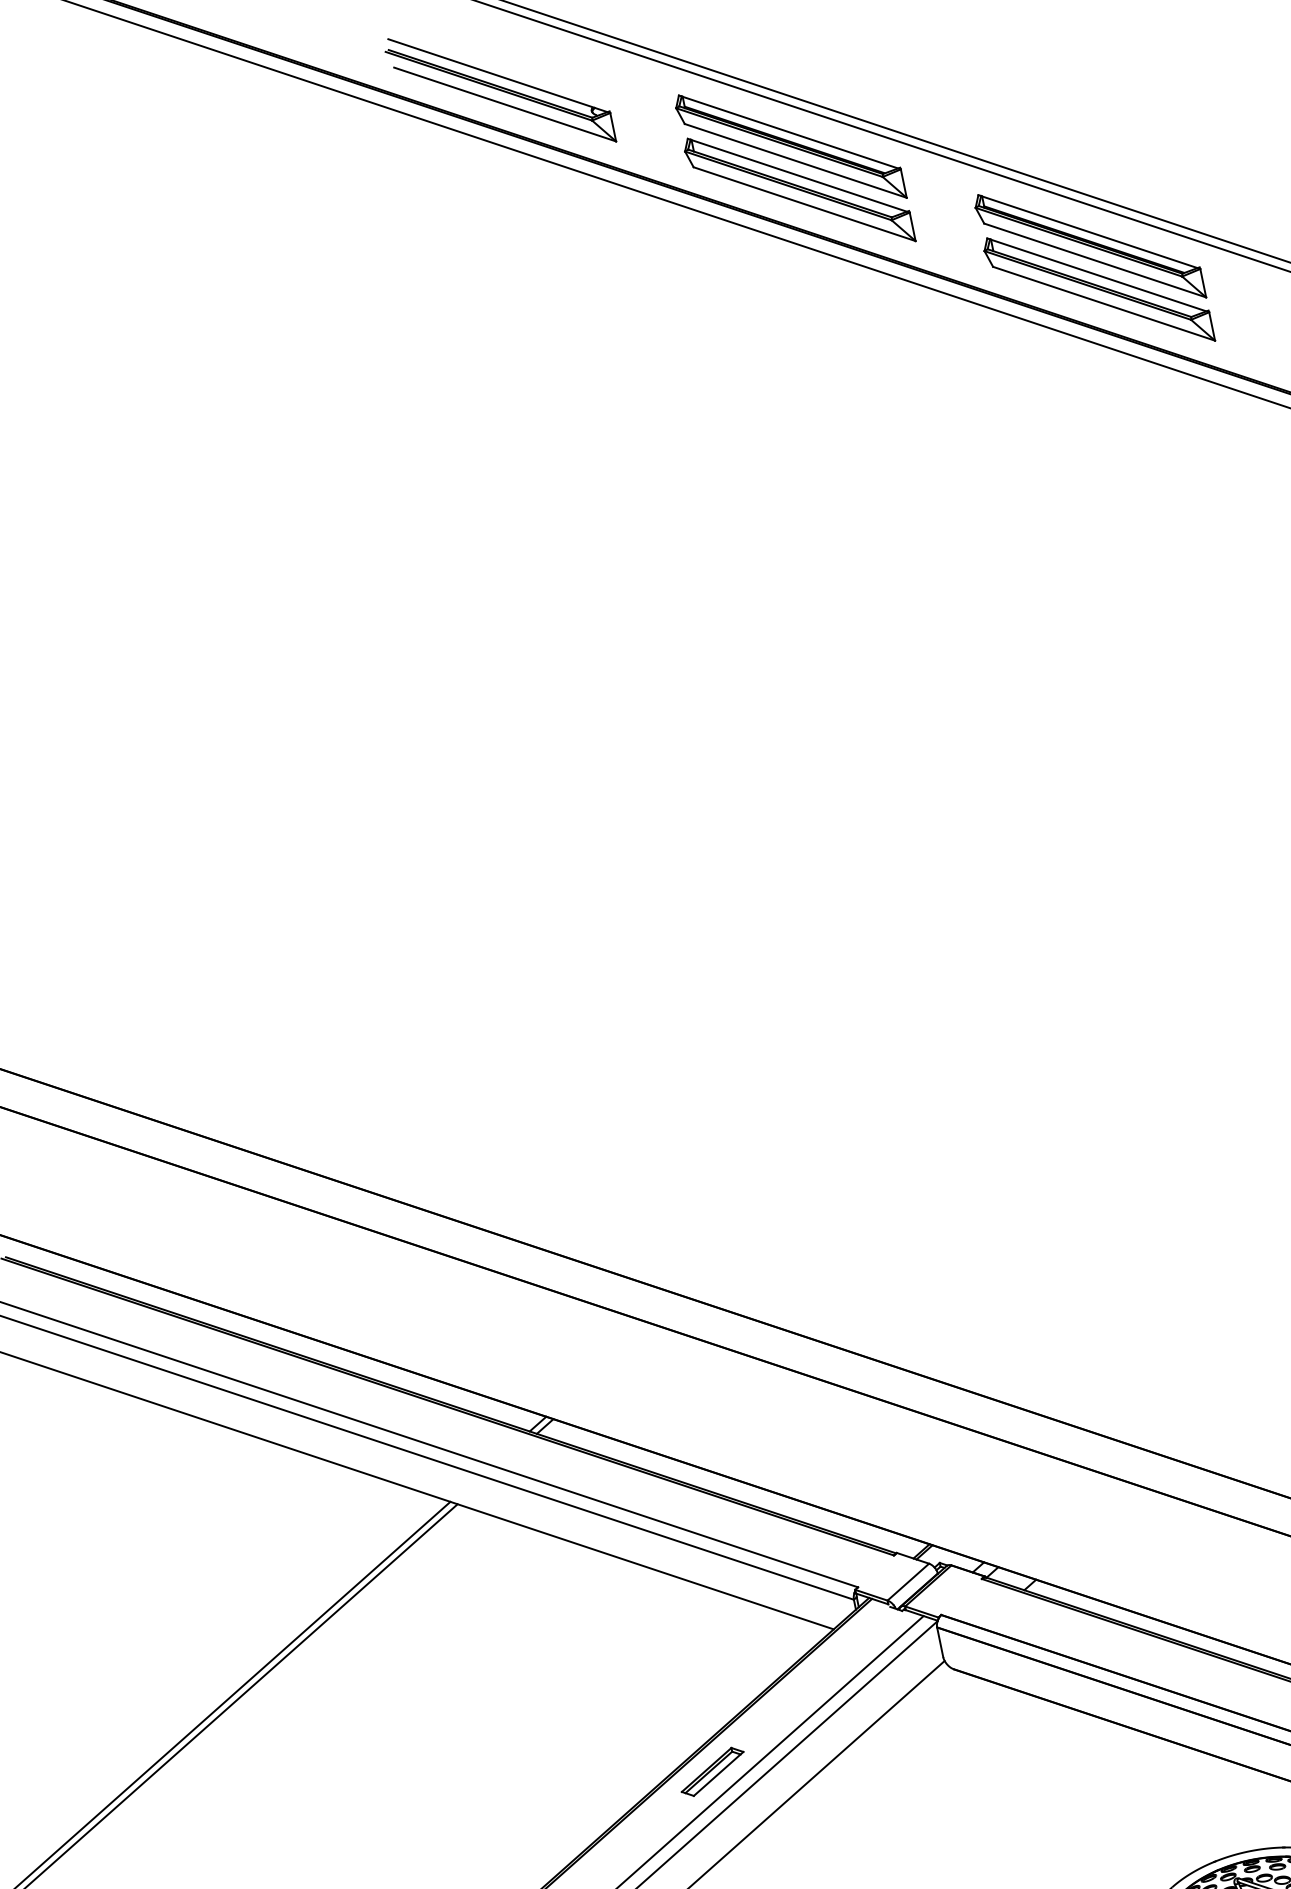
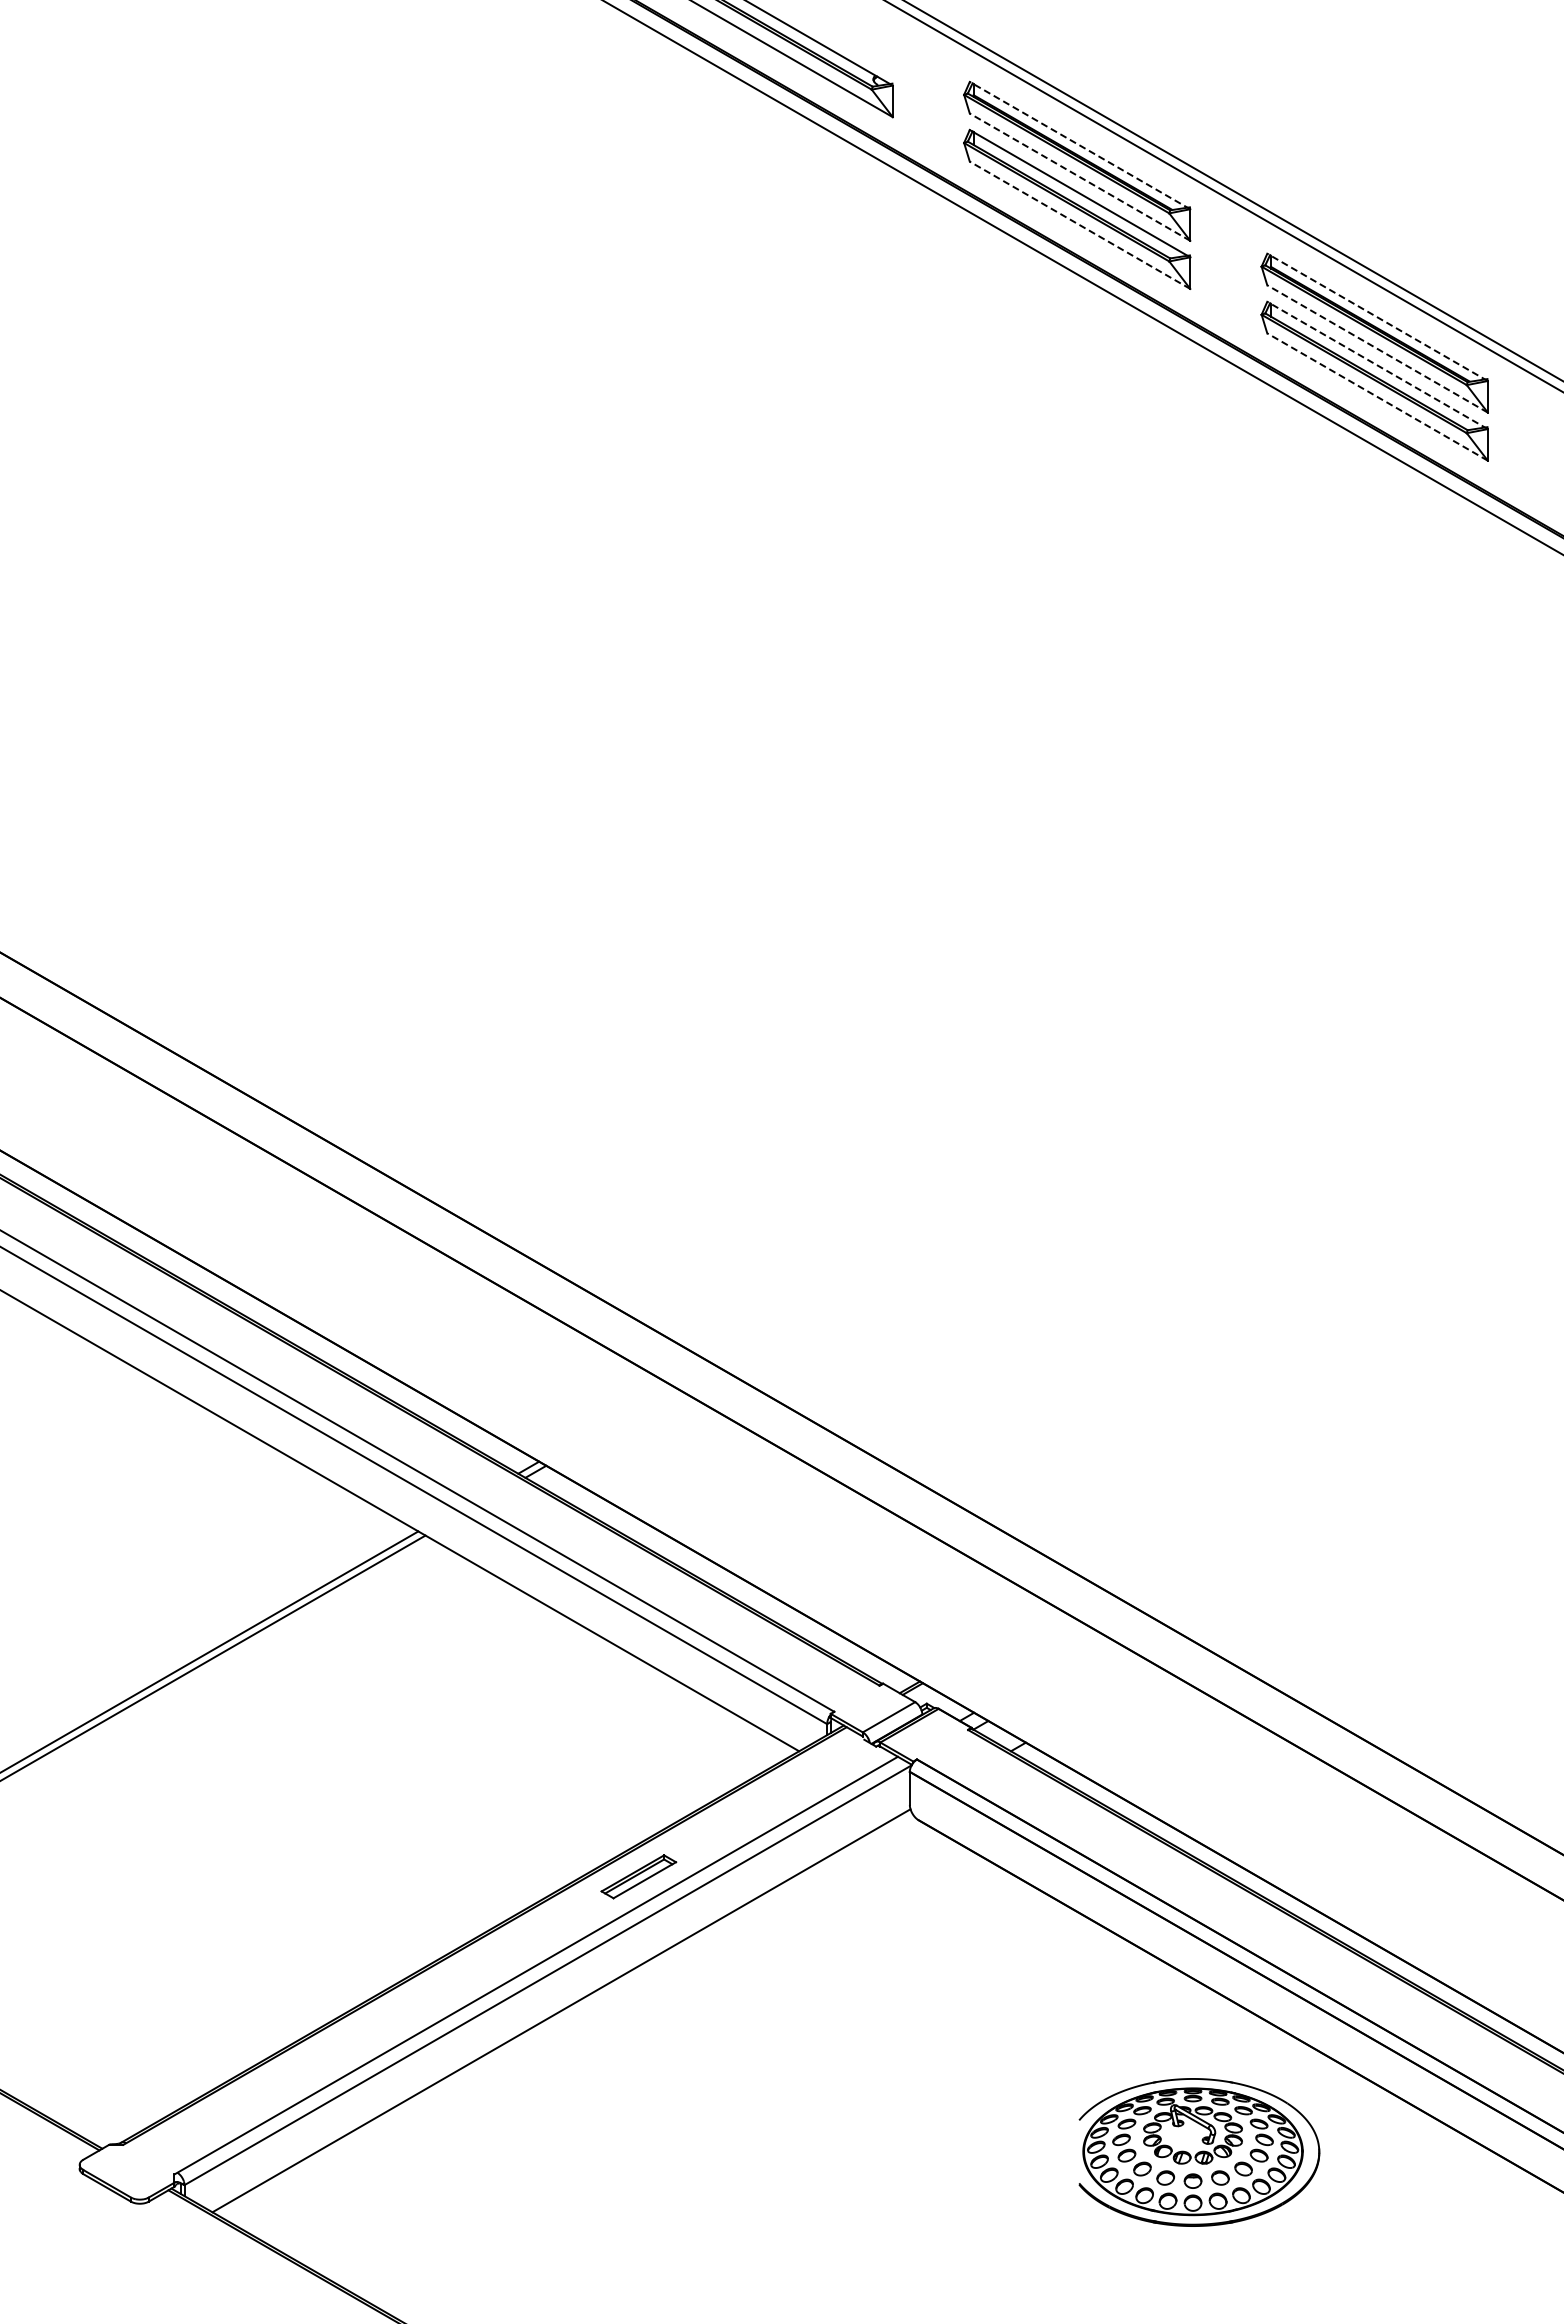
line: (789, 132) -> (1079, 145), solid -> dashed
line: (795, 160) -> (1079, 176), solid -> dashed
line: (804, 204) -> (1079, 225), solid -> dashed
line: (1089, 232) -> (1377, 317), solid -> dashed
line: (1095, 260) -> (1377, 348), solid -> dashed
line: (1098, 275) -> (1377, 365), solid -> dashed
line: (1103, 303) -> (1377, 396), solid -> dashed

